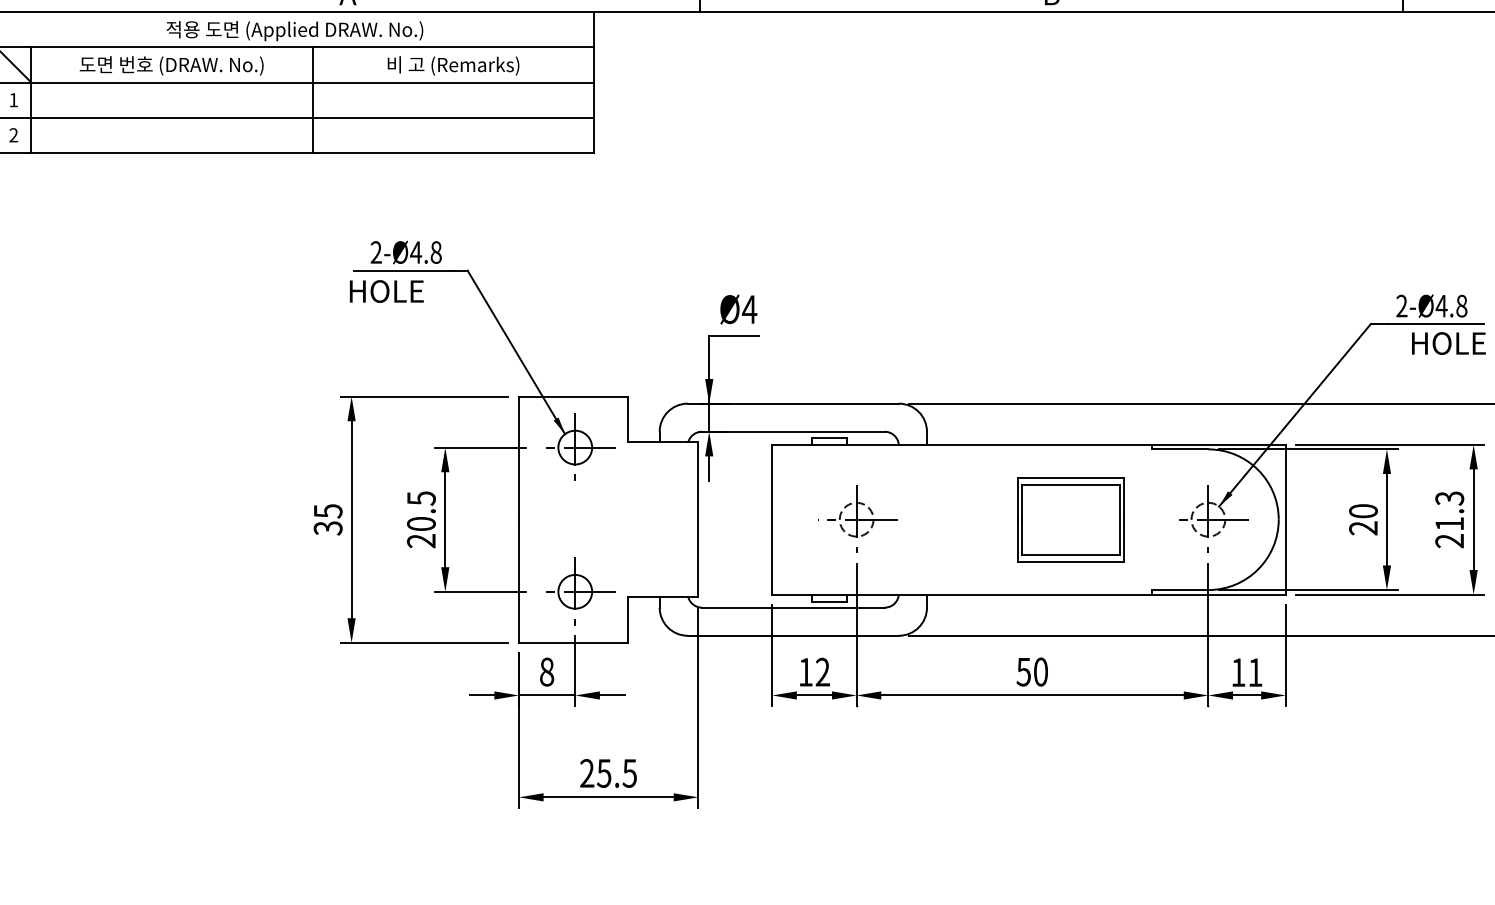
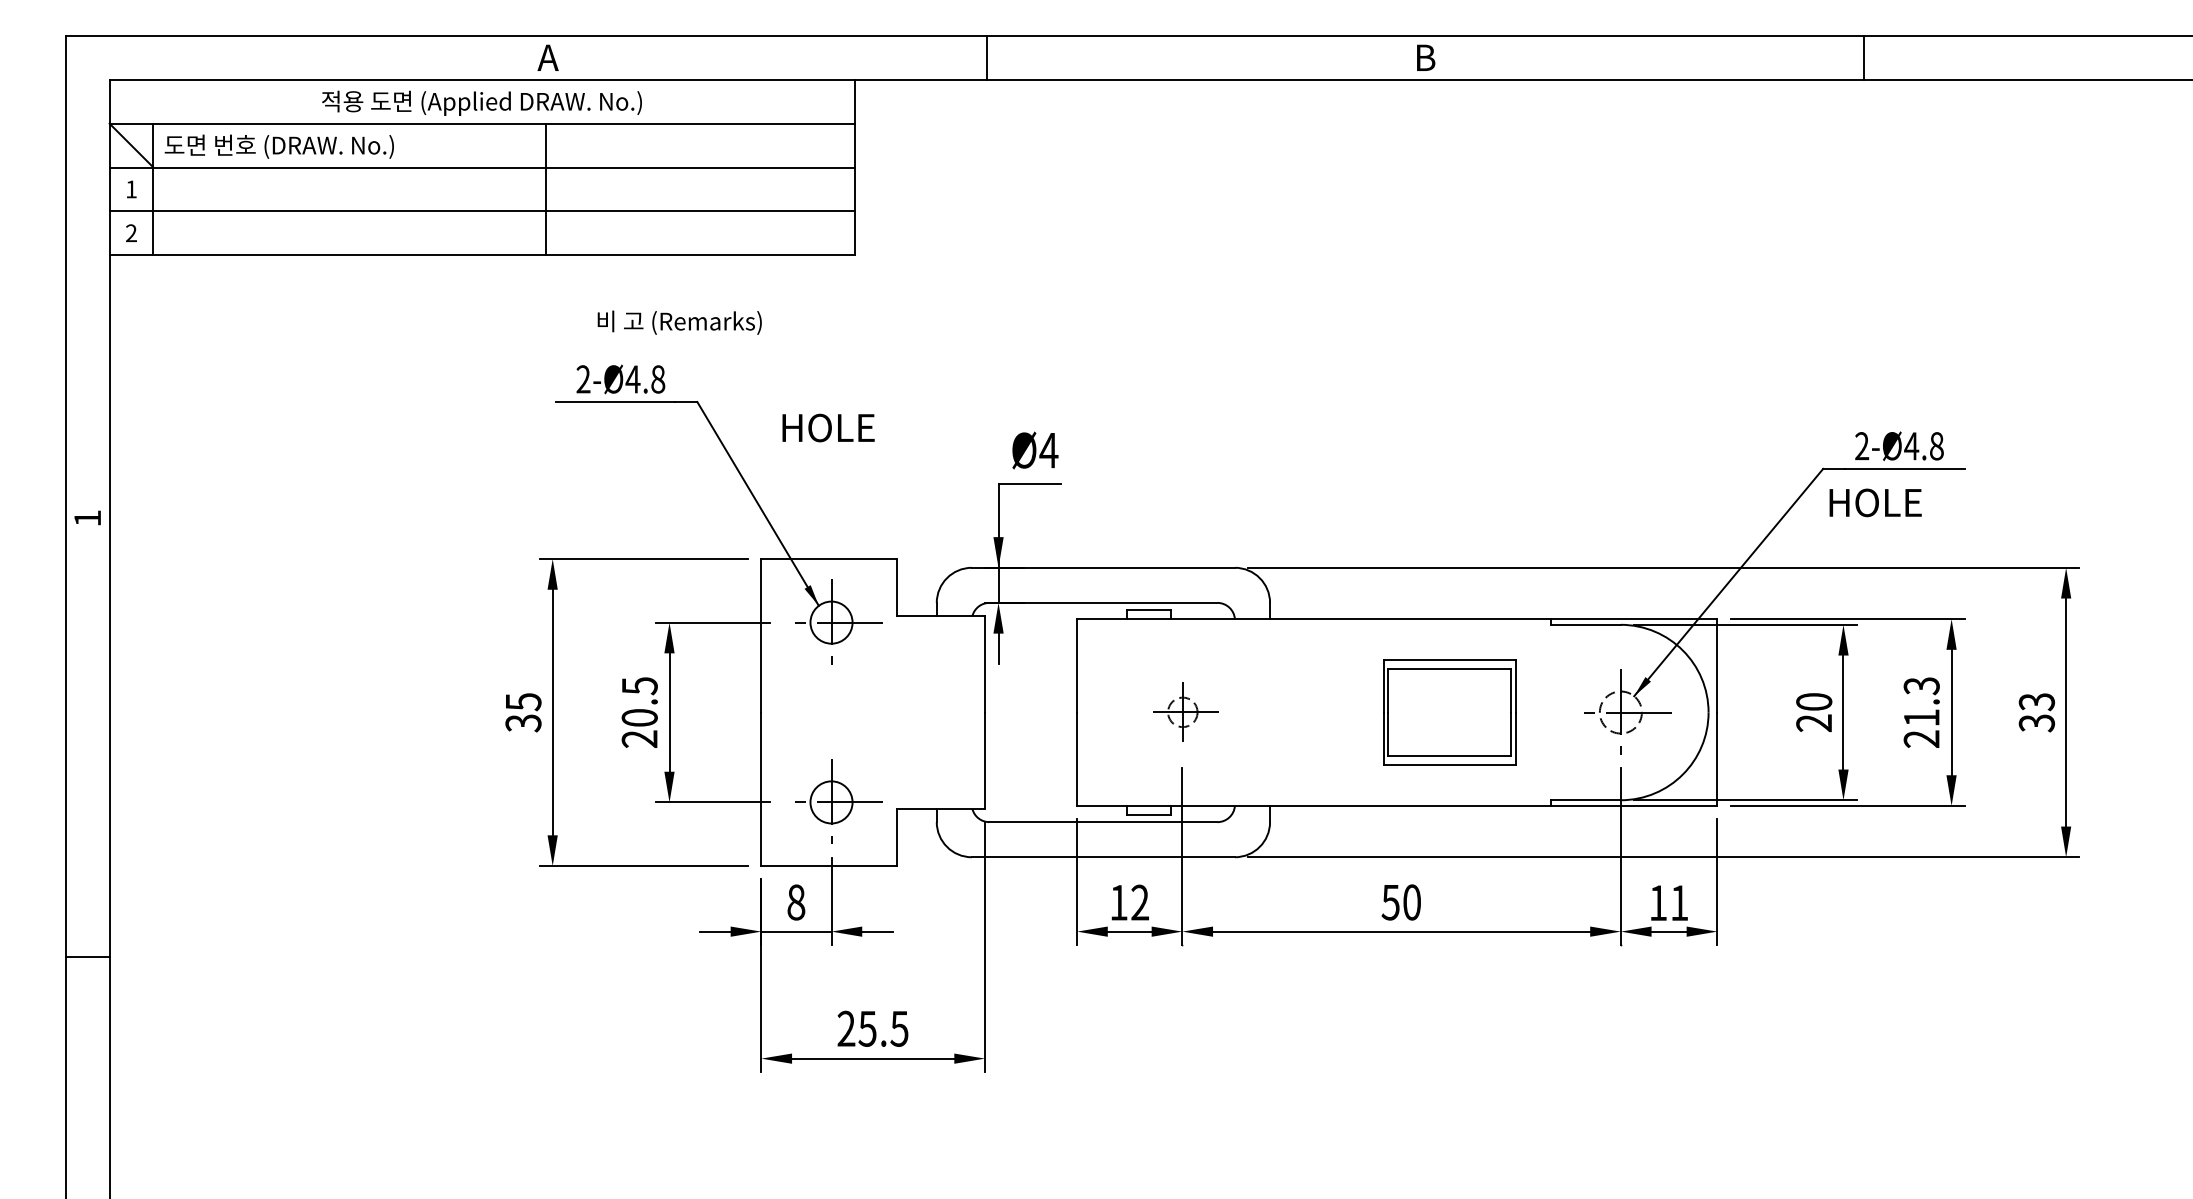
text: (170, 65) -> (278, 146), moved
text: (453, 65) -> (679, 322), moved
line: (312, 100) -> (546, 189), moved
text: (386, 291) -> (828, 427), moved
text: (1448, 343) -> (1875, 502), moved
part: (857, 518) -> (1183, 711), size x0.7

